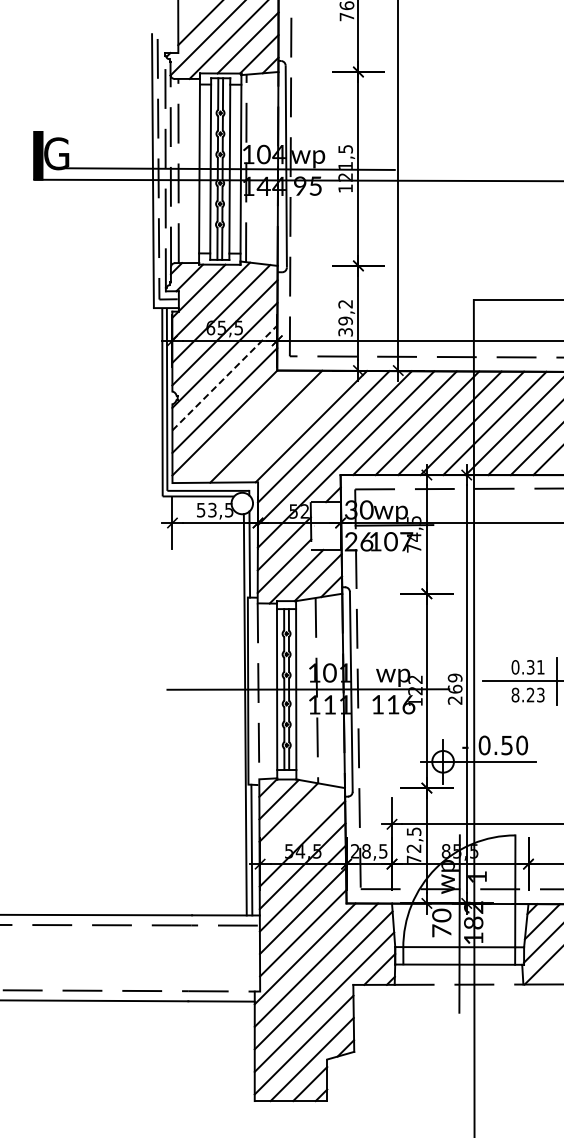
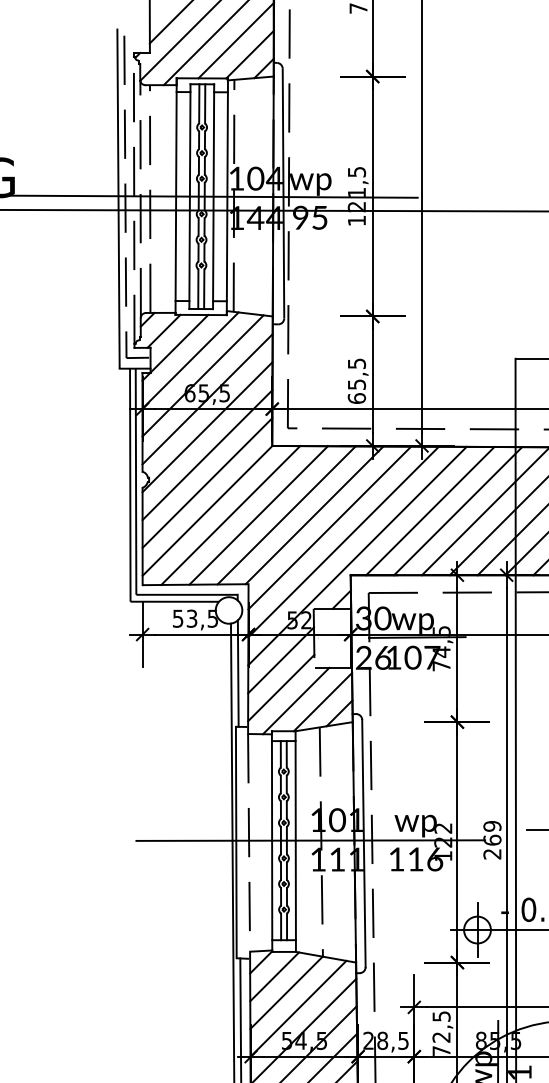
text: (345, 318) -> (356, 381), 39,2 -> 65,5
line: (225, 377) -> (208, 454), dashed -> solid
line: (243, 426) -> (230, 515), added
line: (288, 426) -> (286, 515), added
line: (298, 825) -> (298, 1008), added

